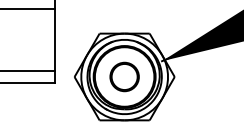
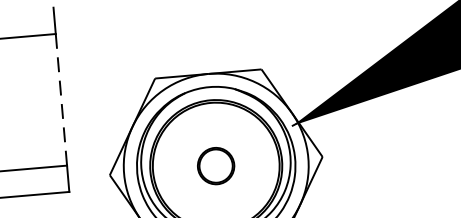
line: (54, 39) -> (60, 99), solid -> dashed
part: (124, 76) -> (215, 165), size x0.6

